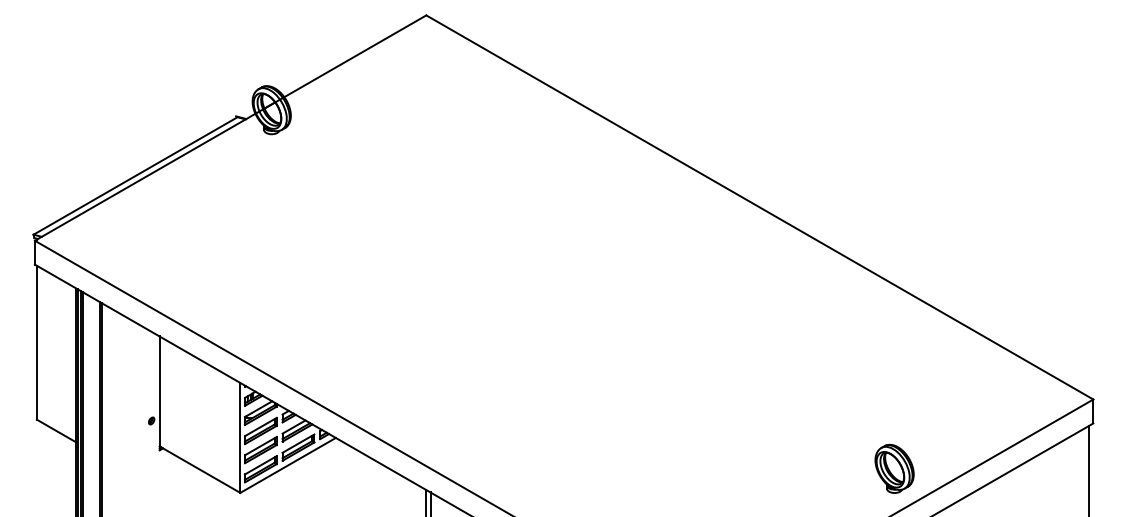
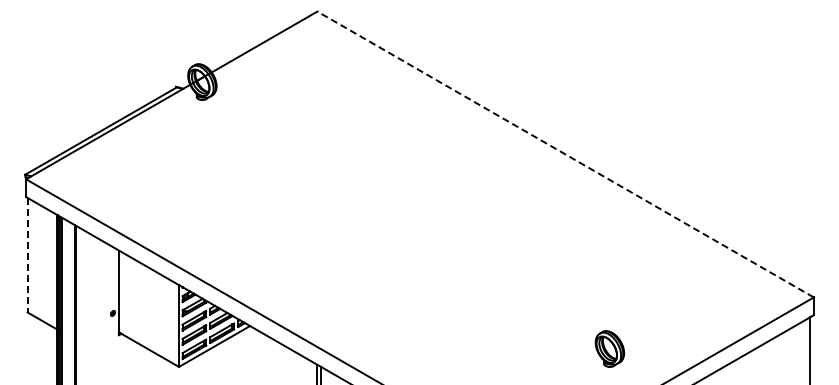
line: (759, 207) -> (565, 154), solid -> dashed
line: (36, 343) -> (27, 255), solid -> dashed
part: (894, 468) -> (609, 348), moved

